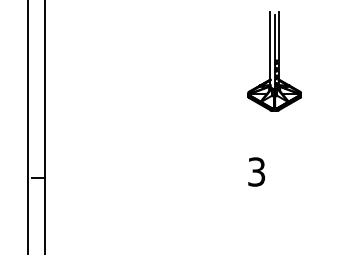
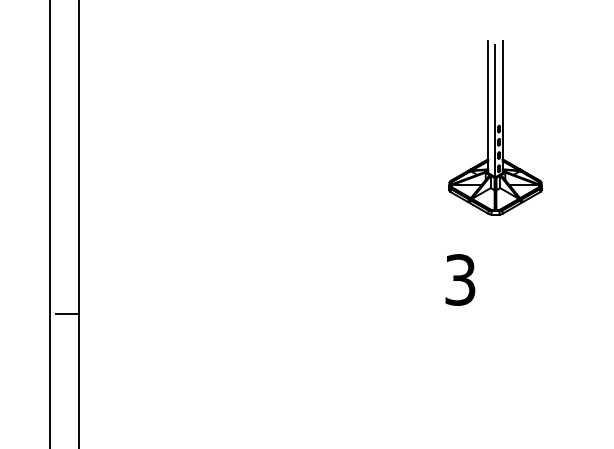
part: (274, 61) -> (495, 127), moved
text: (256, 171) -> (460, 279), moved

